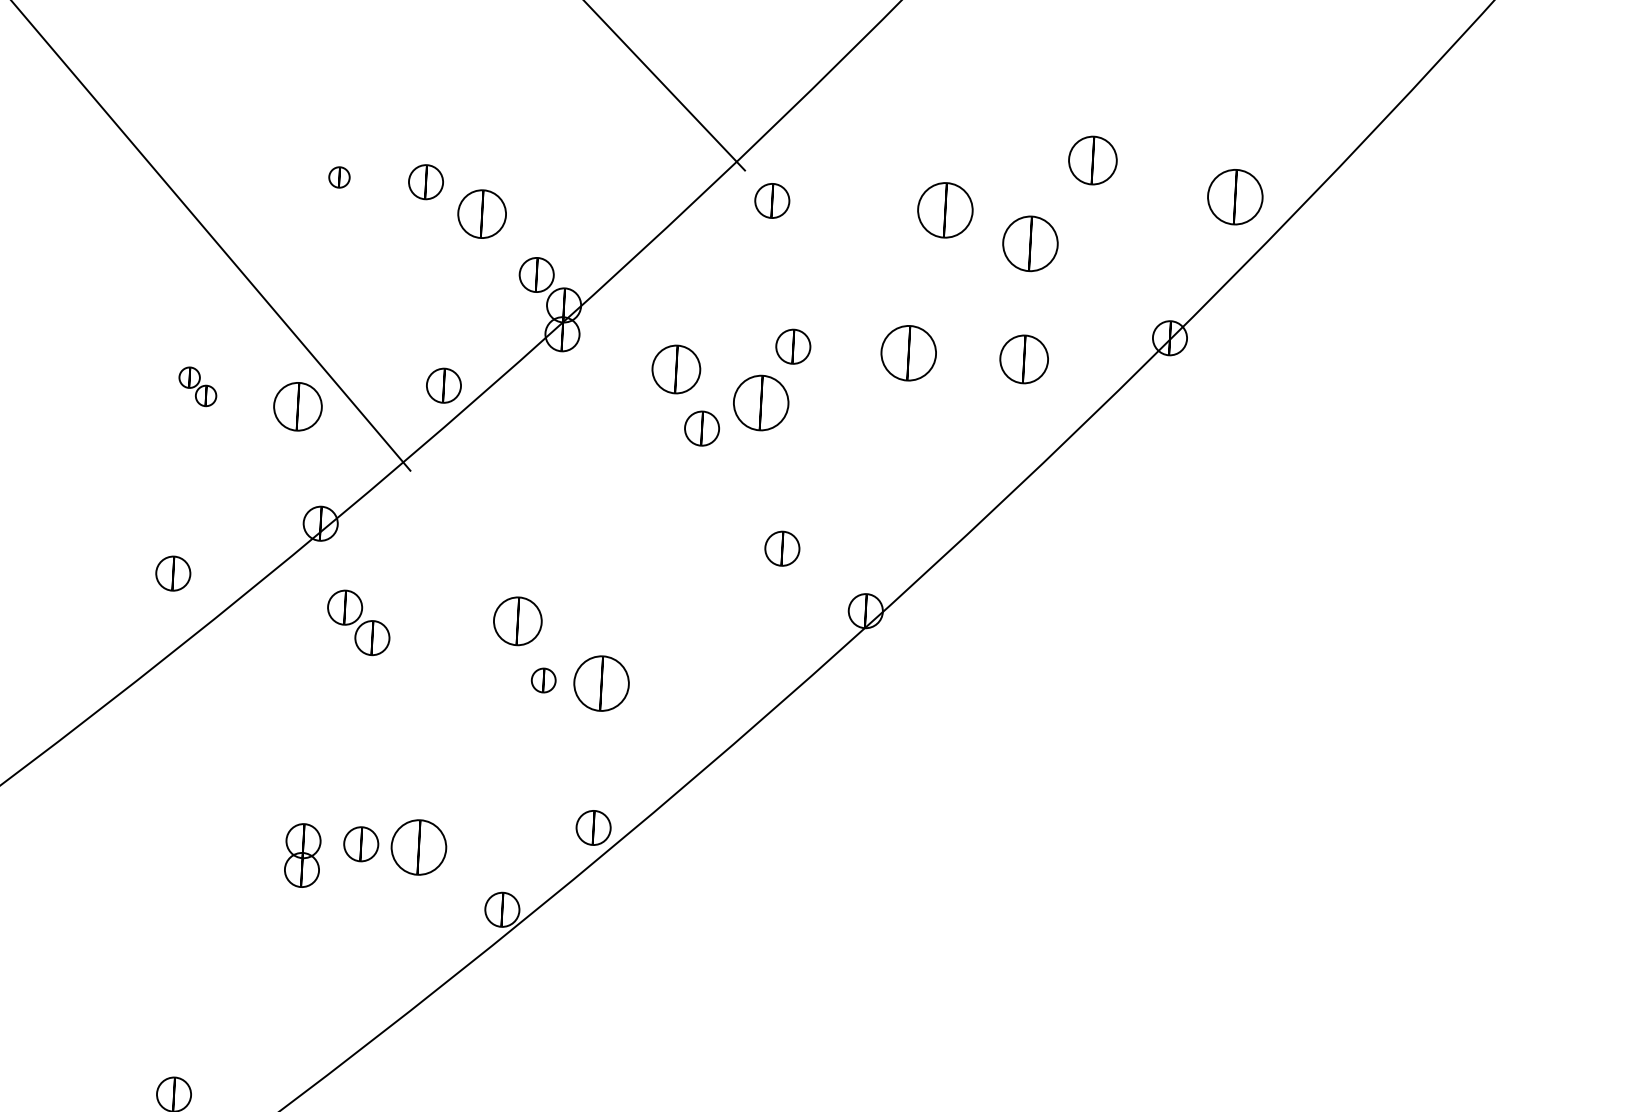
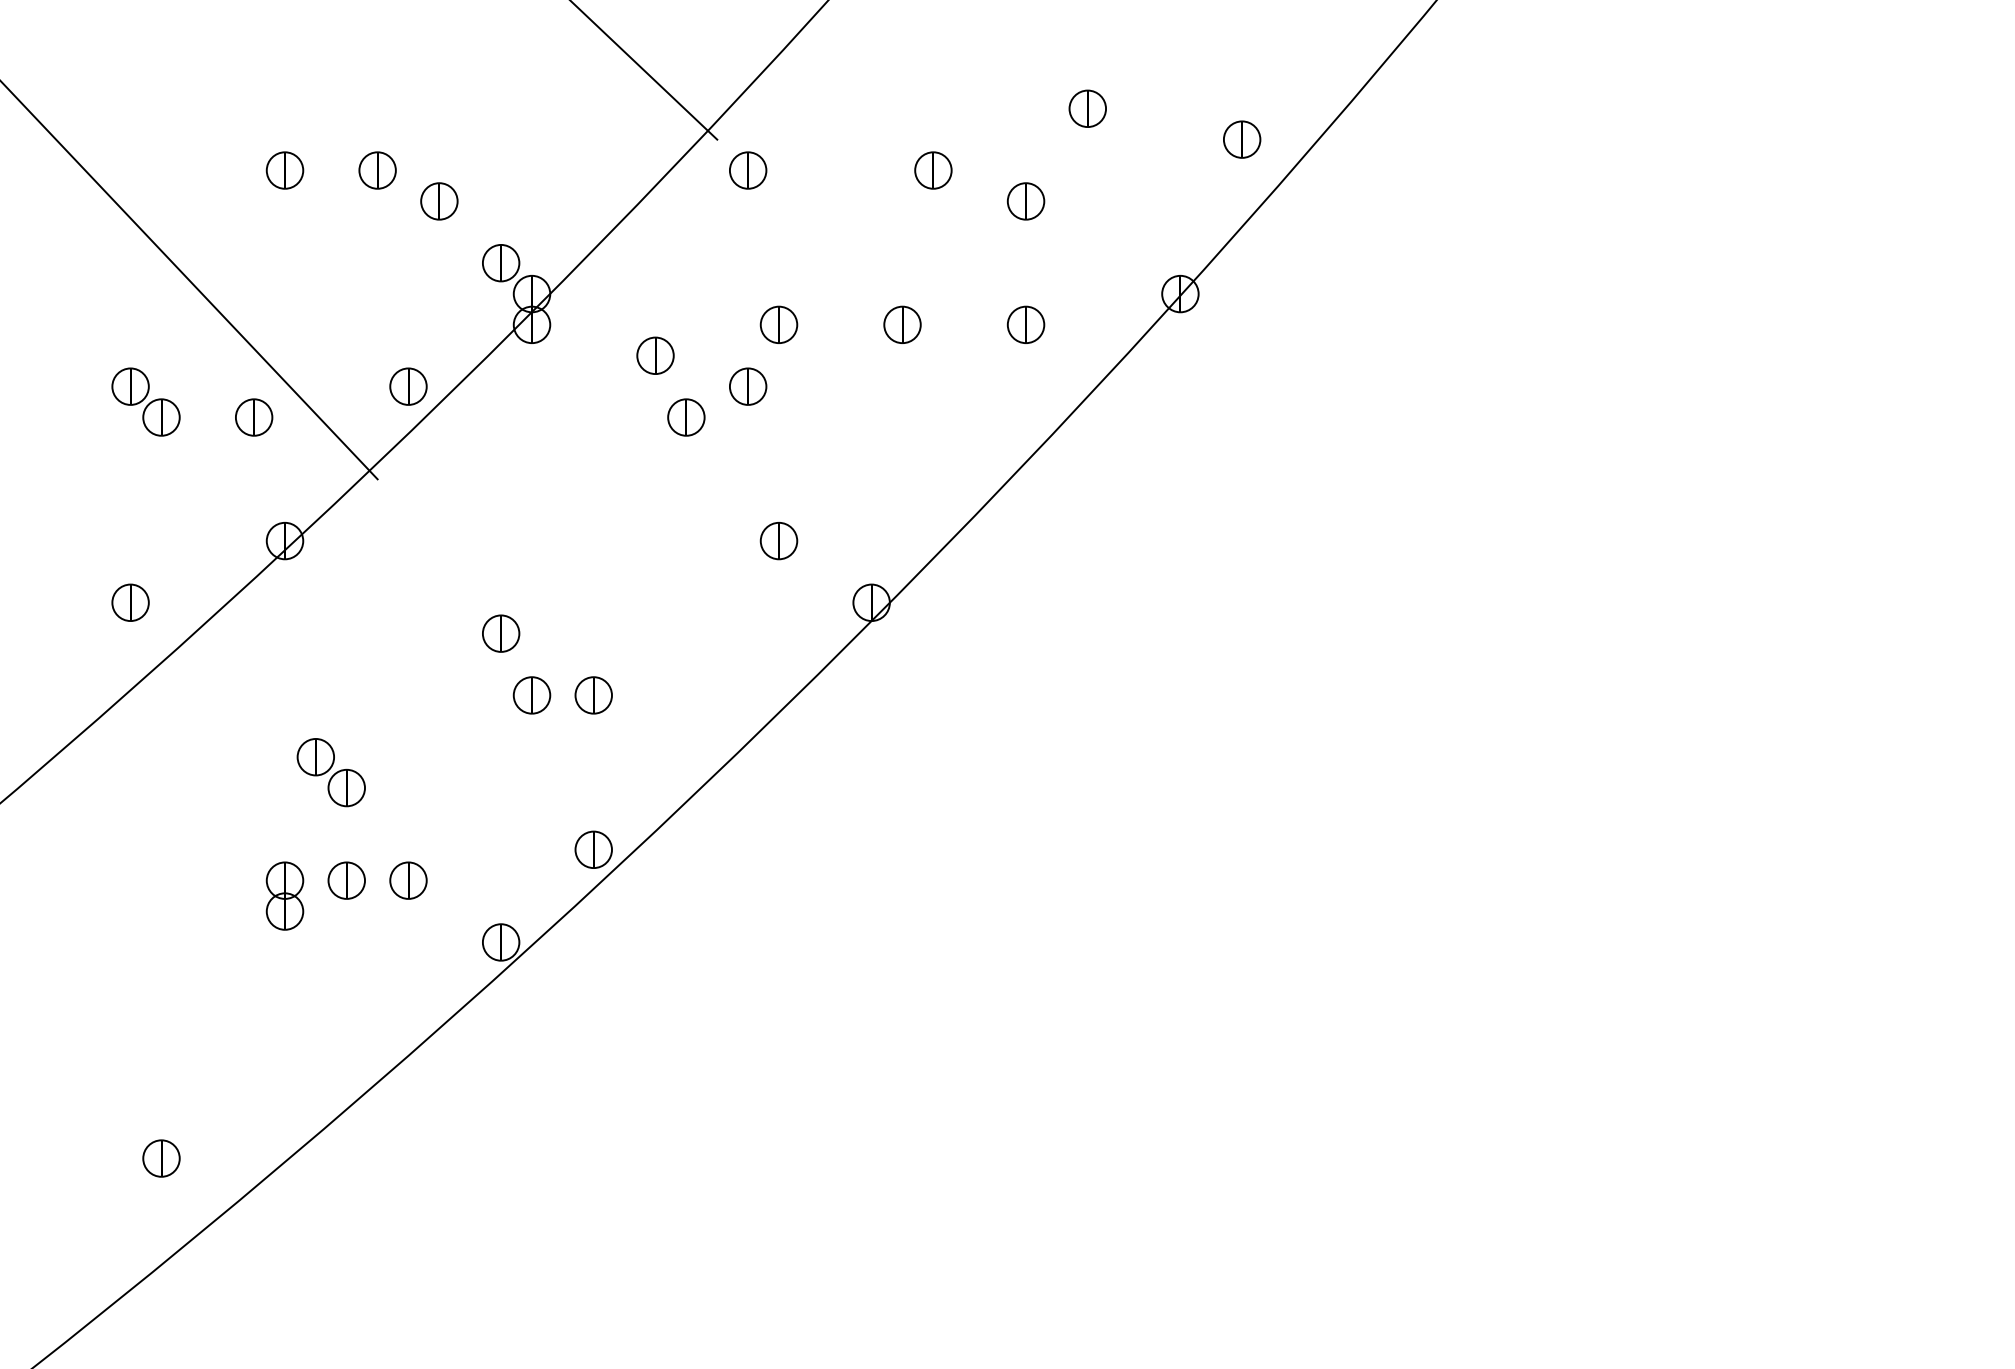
part: (1092, 160) -> (1087, 108), size x0.71
part: (339, 177) -> (284, 170), size x1.67
part: (1235, 196) -> (1242, 139), size x0.62
part: (945, 210) -> (933, 170), size x0.62
part: (482, 214) -> (439, 201), size x0.71
part: (1029, 243) -> (1025, 201), size x0.62
part: (908, 352) -> (902, 324), size x0.62
part: (1023, 358) -> (1025, 324), size x0.71
part: (676, 369) -> (655, 355), size x0.71
part: (197, 386) -> (145, 401), size x1.67
part: (761, 402) -> (748, 386), size x0.62
part: (298, 406) -> (254, 417), size x0.71
part: (518, 621) -> (501, 633), size x0.71
part: (358, 622) -> (330, 772), moved
part: (543, 680) -> (531, 695), size x1.43
part: (601, 683) -> (593, 695), size x0.62
part: (418, 847) -> (408, 880), size x0.62

